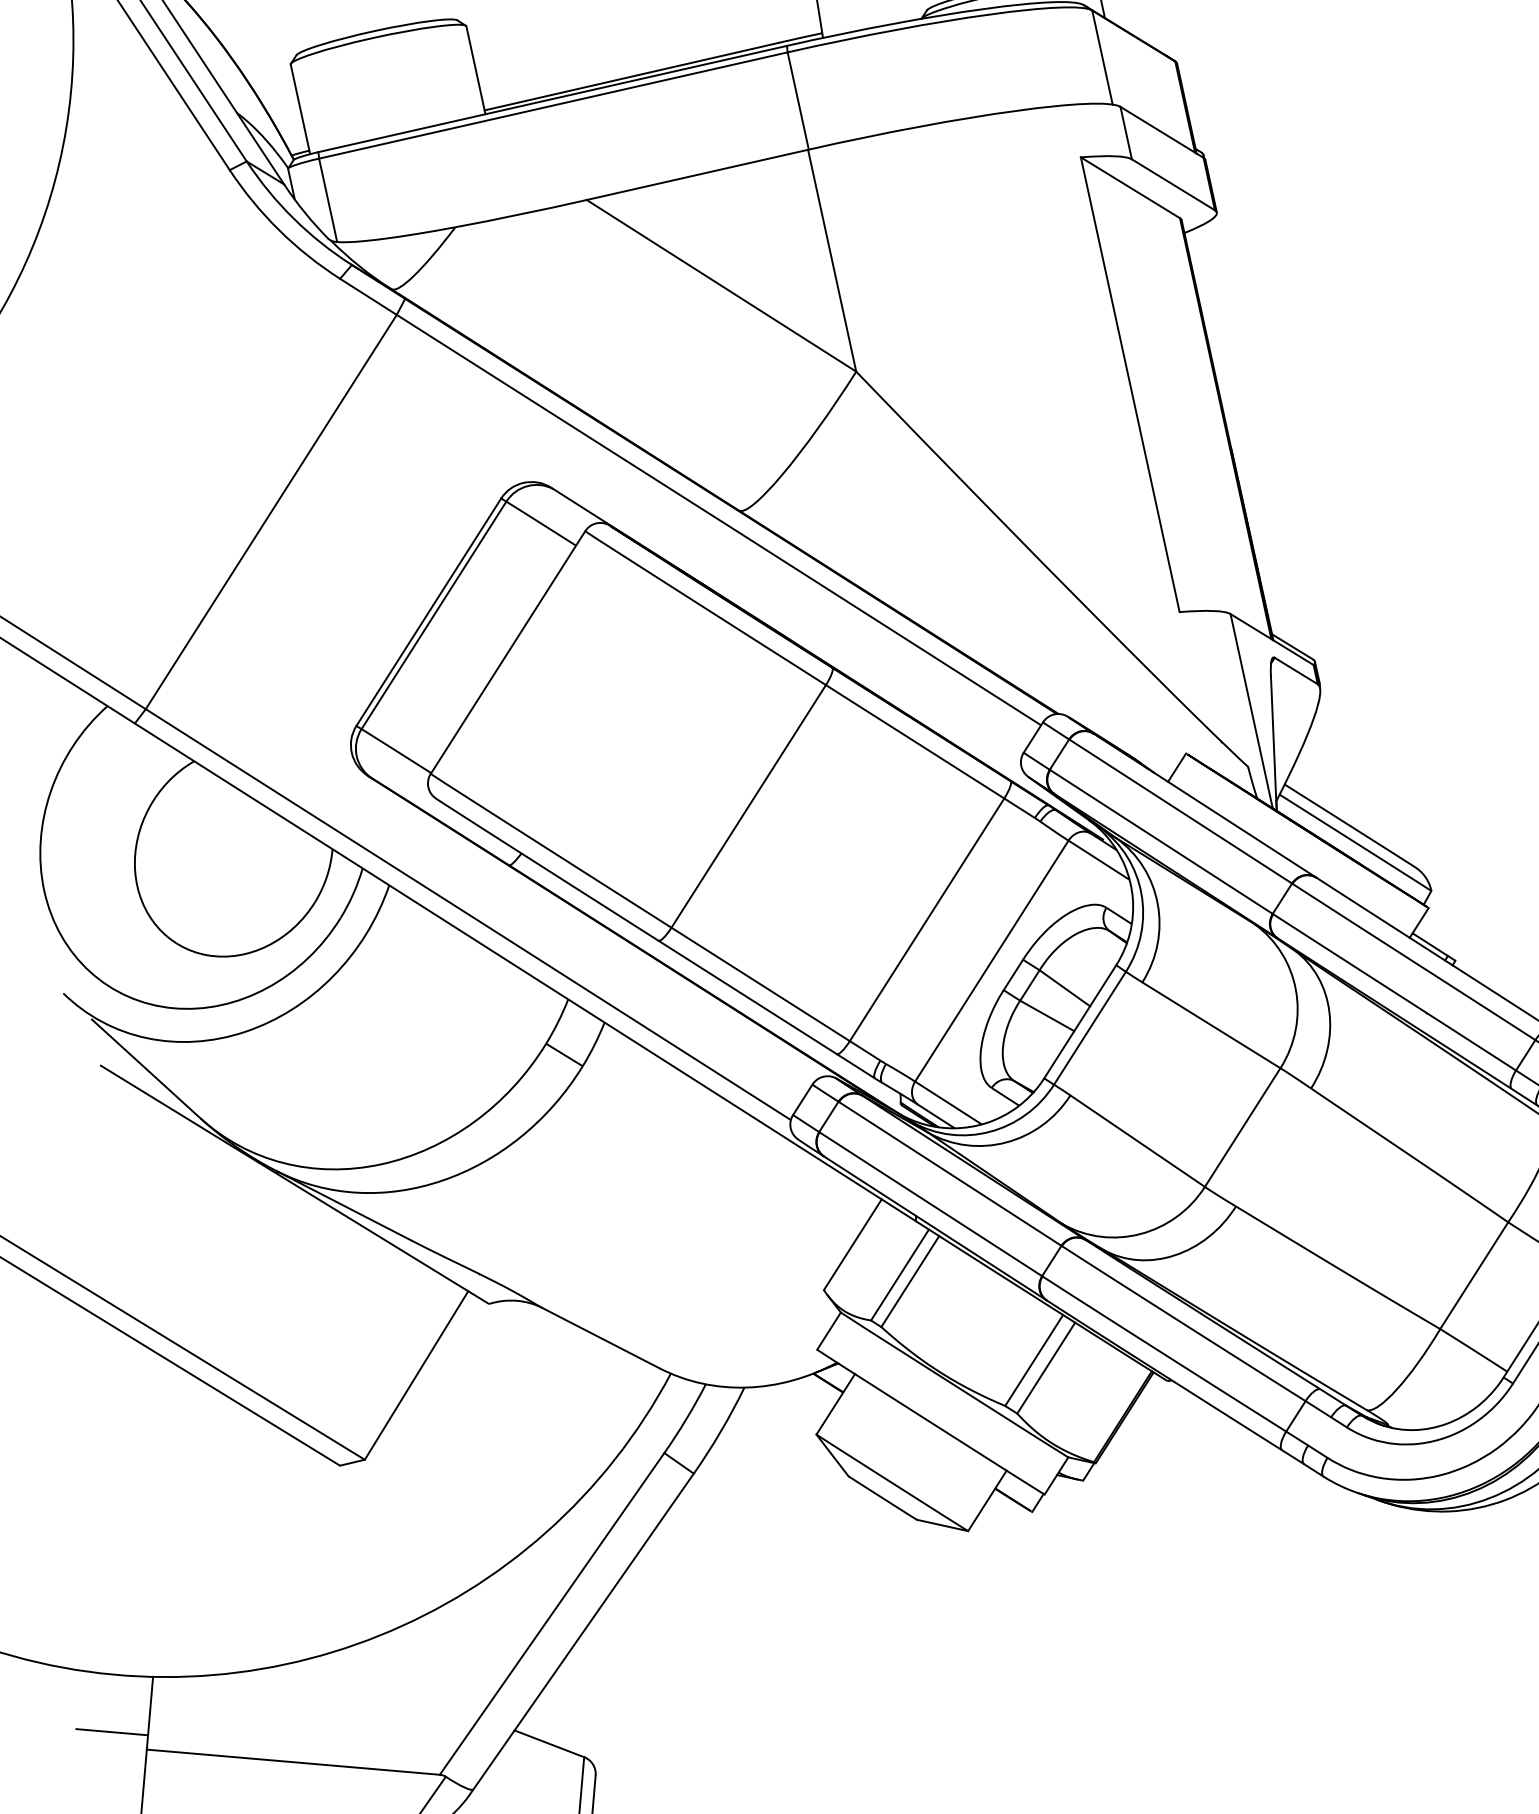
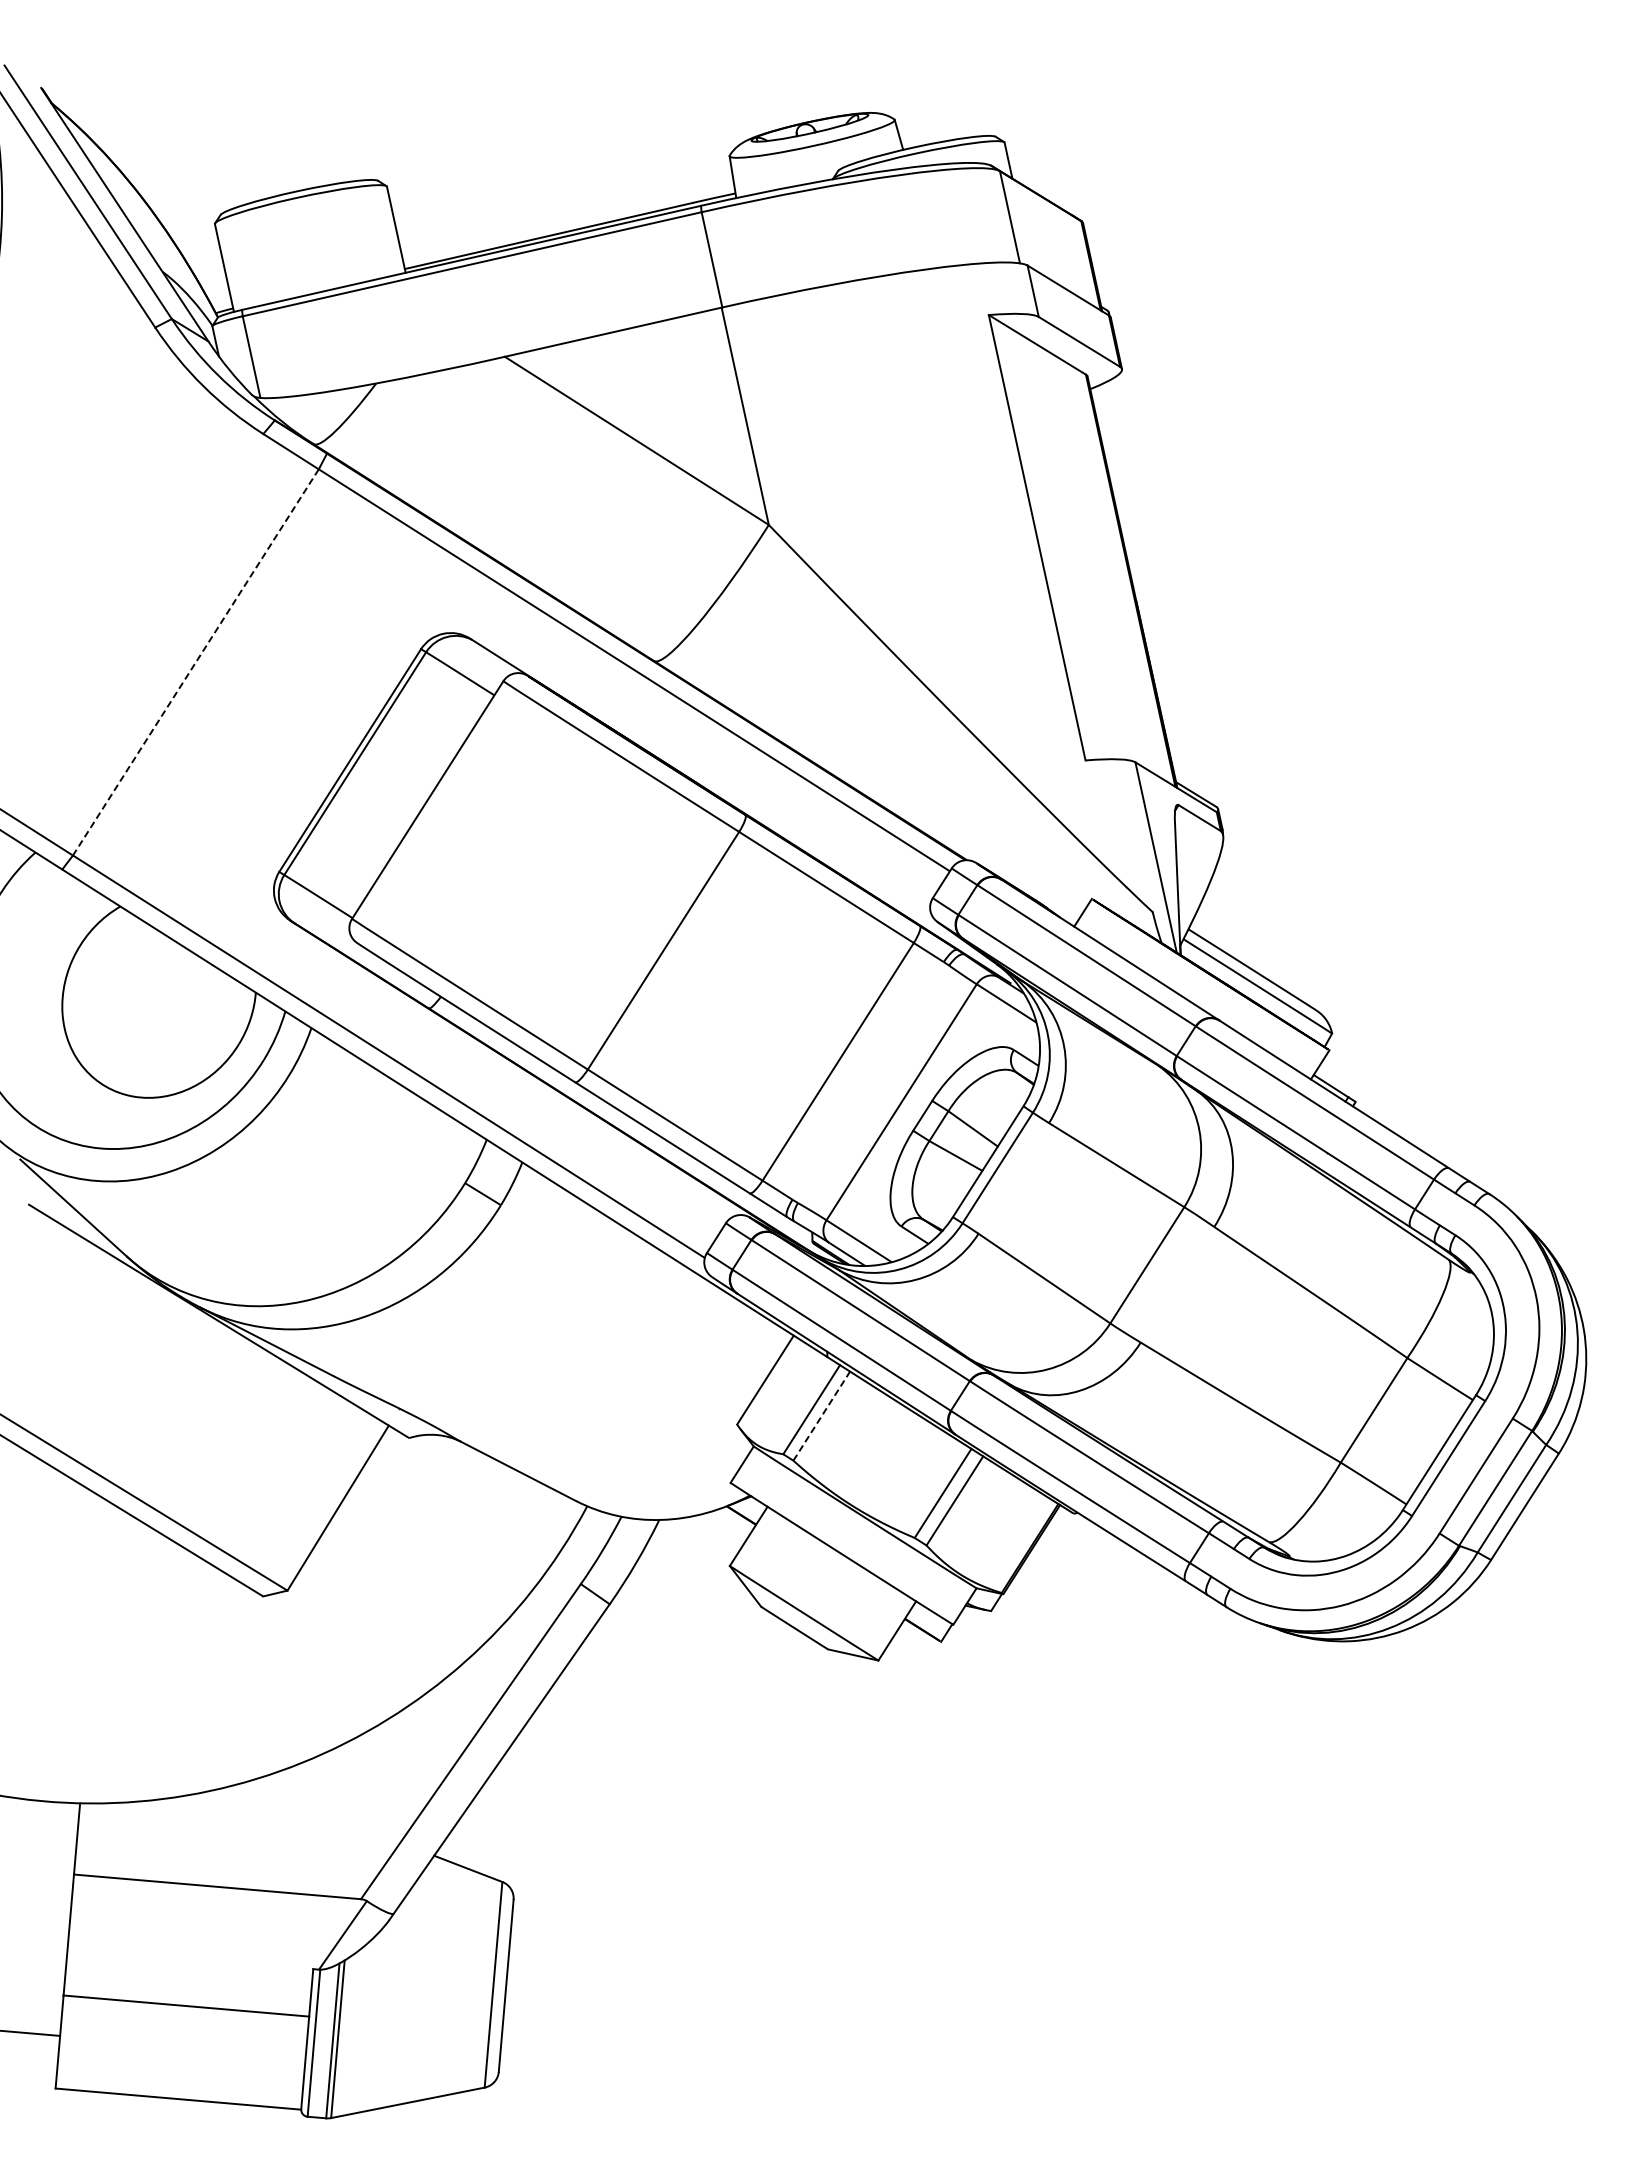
line: (270, 512) -> (195, 662), solid -> dashed
line: (910, 1281) -> (821, 1416), solid -> dashed
line: (112, 1732) -> (40, 1857), removed

